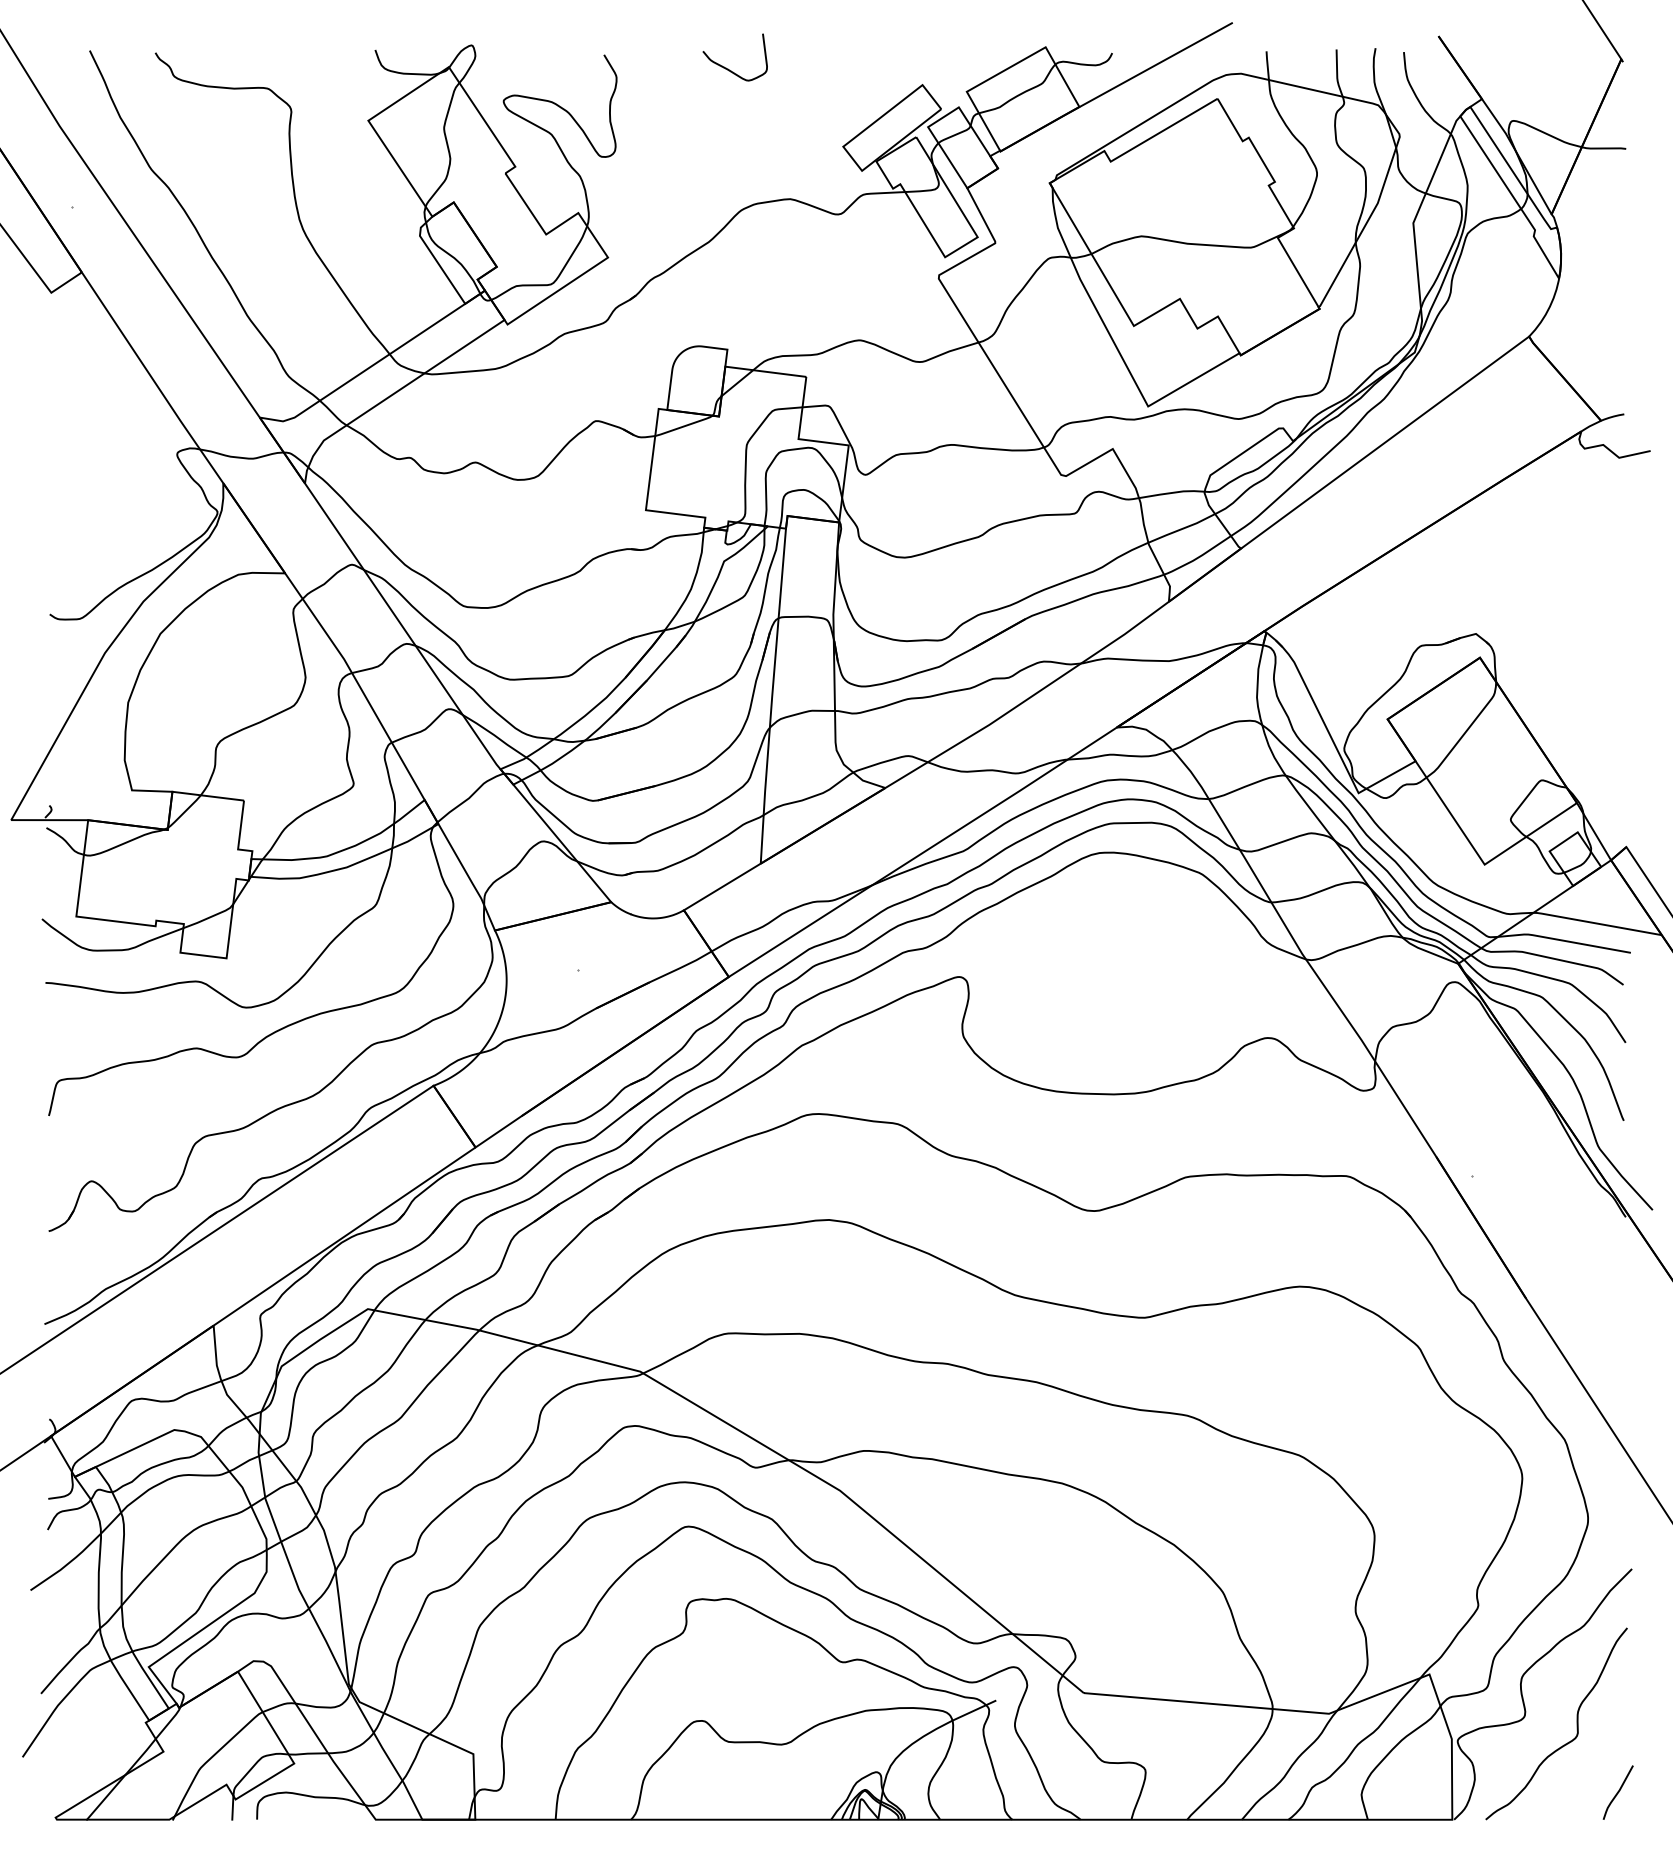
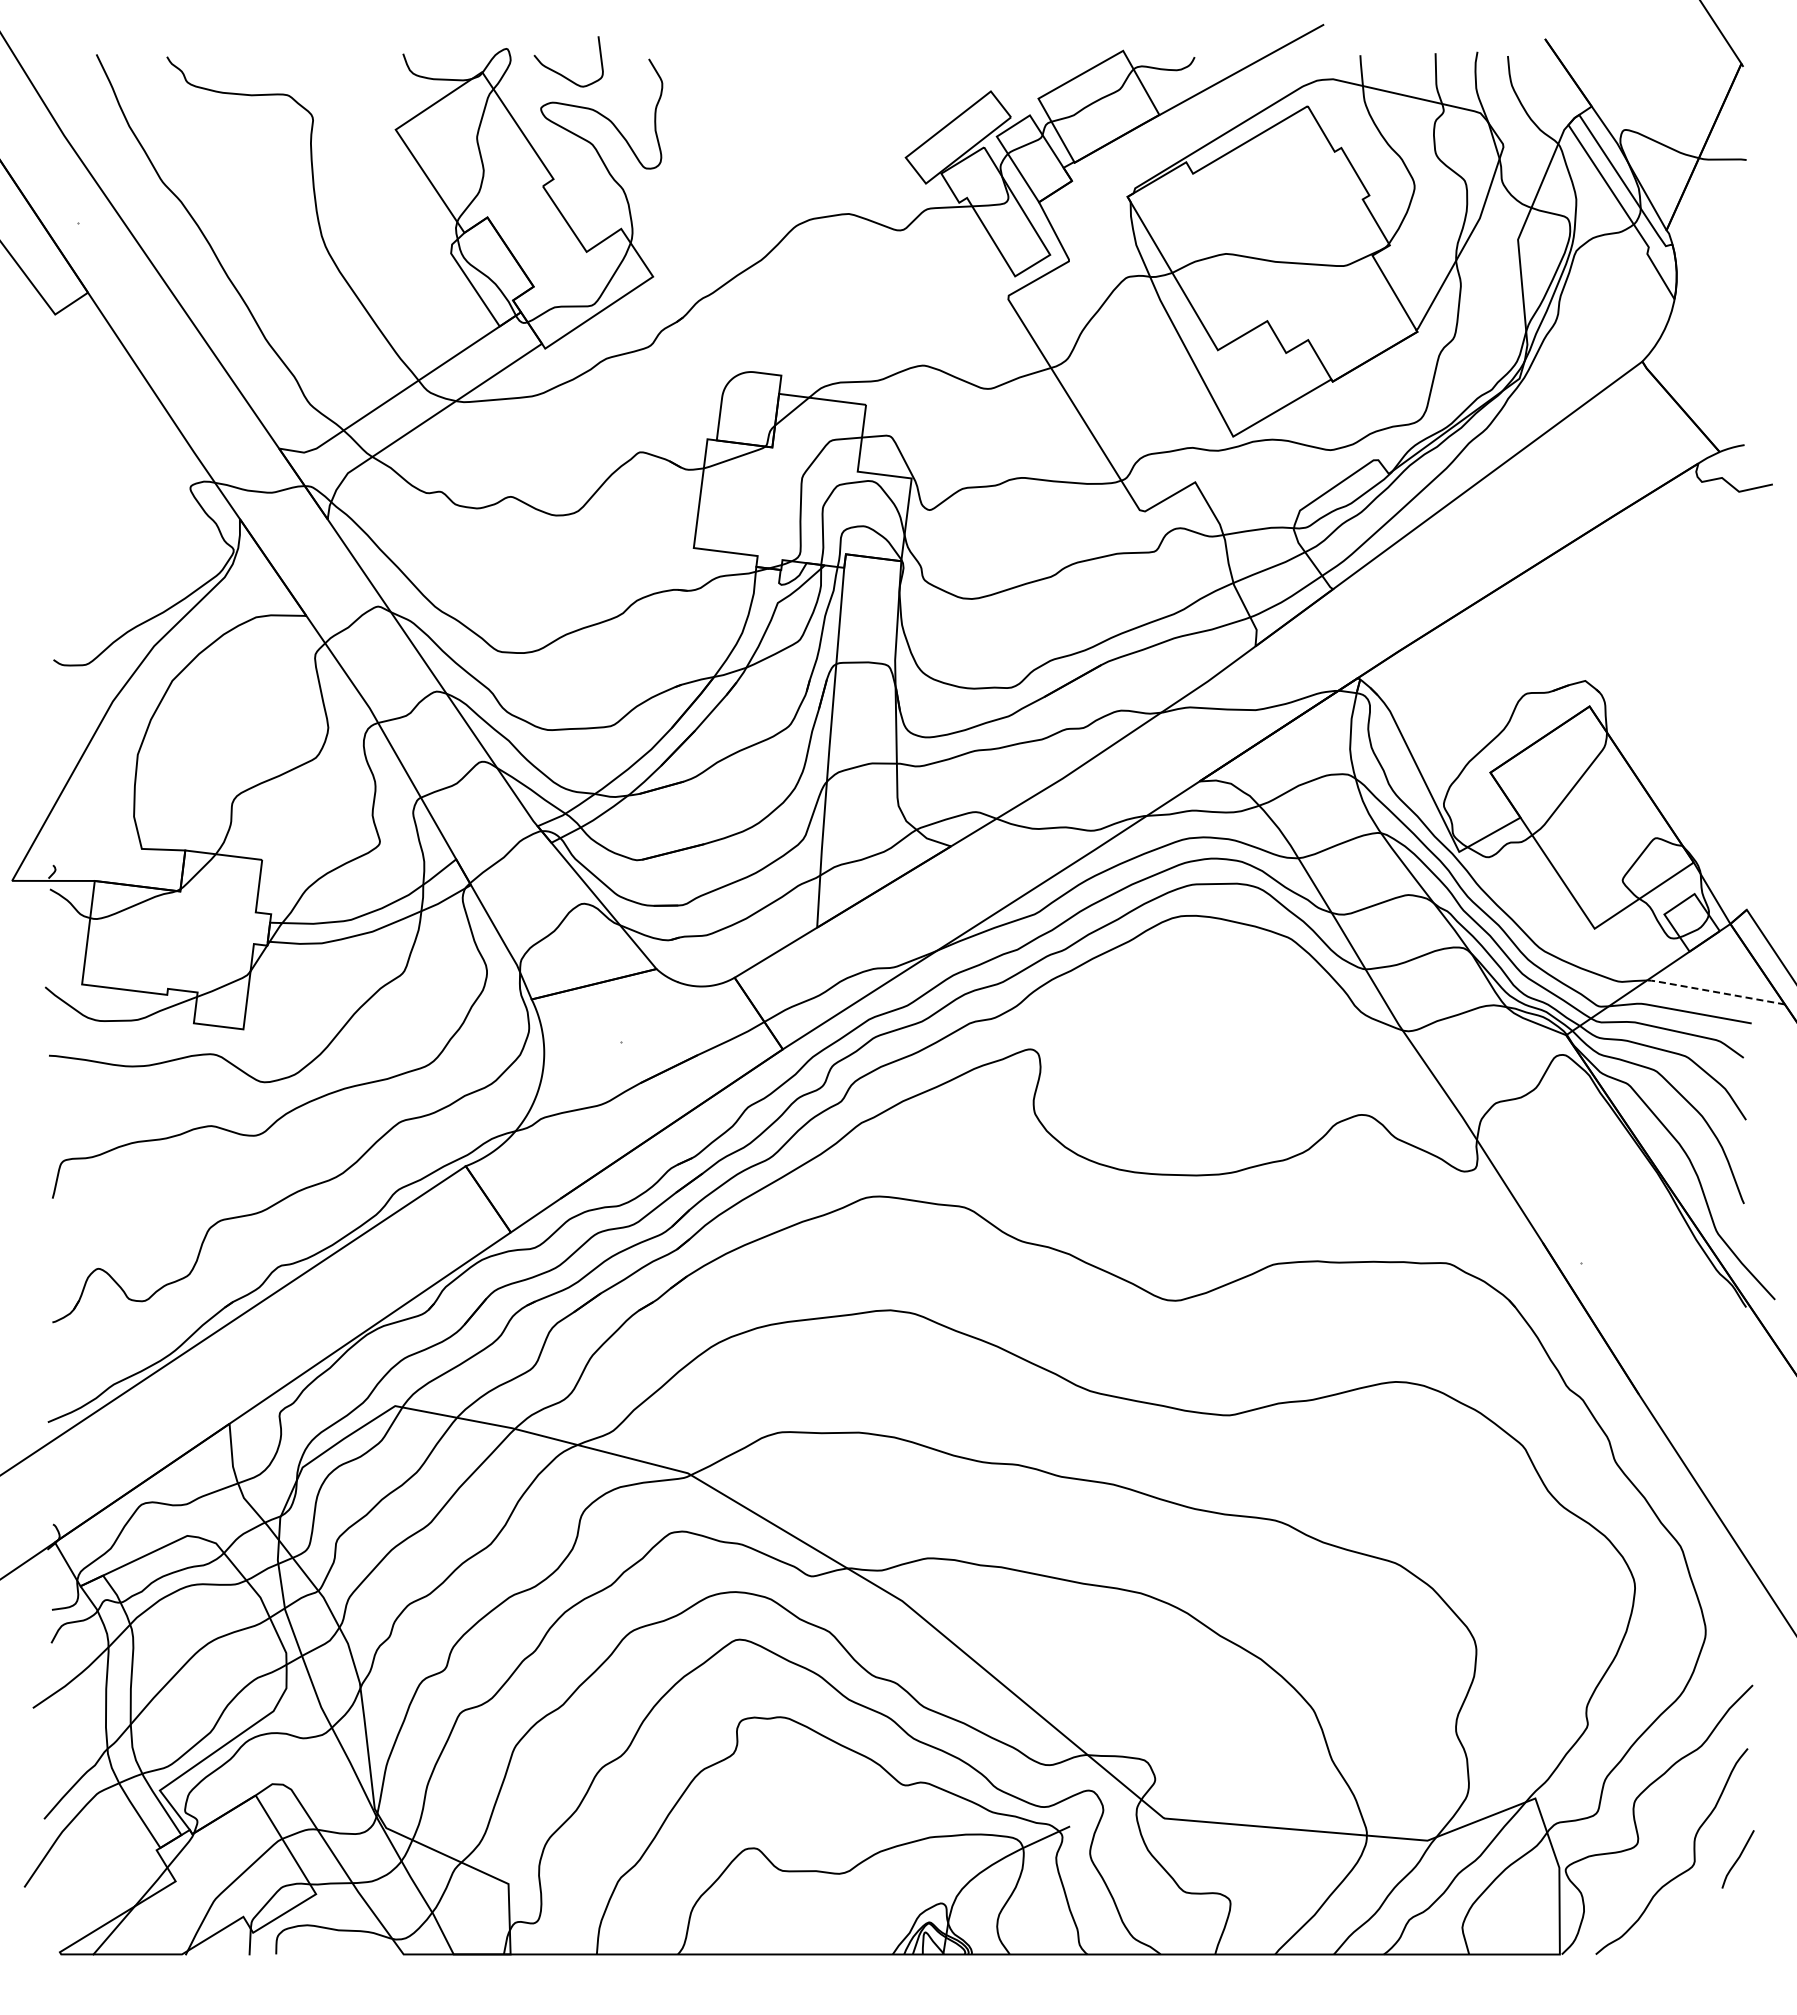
curve: (729, 69) -> (562, 74), moved
line: (1596, 923) -> (1714, 991), solid -> dashed
curve: (1617, 1792) -> (1737, 1859), moved

